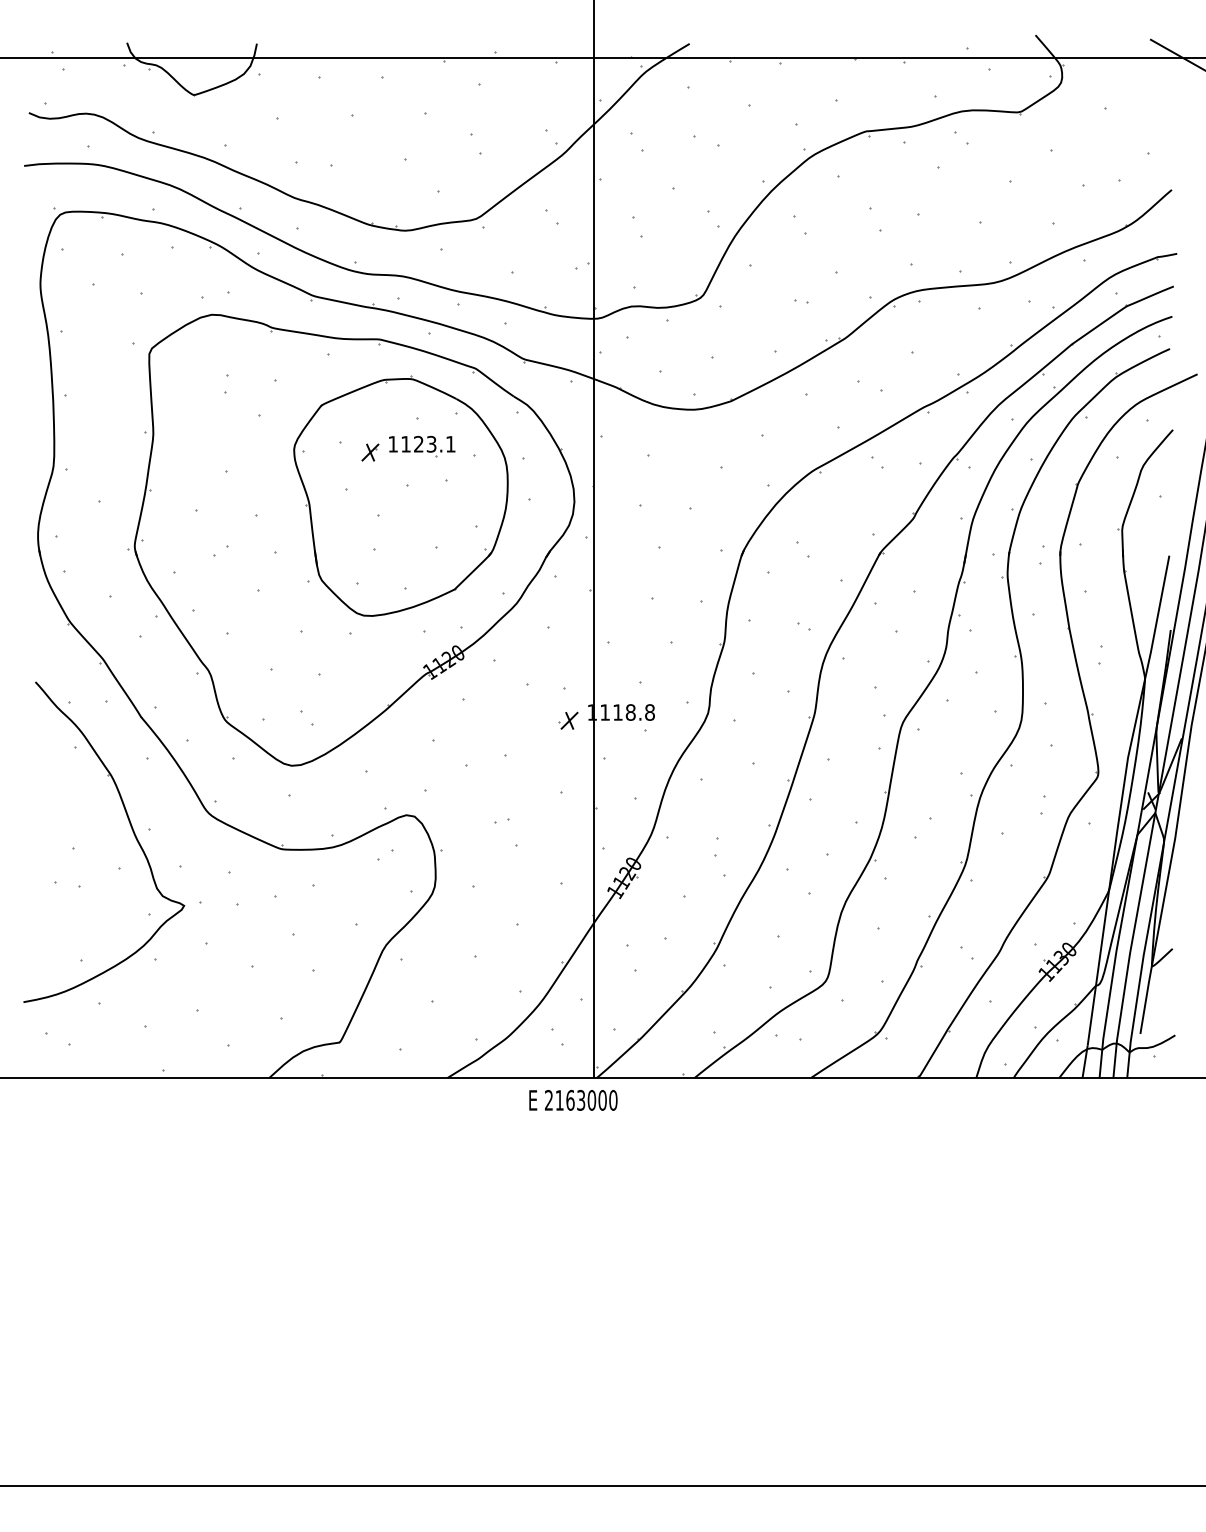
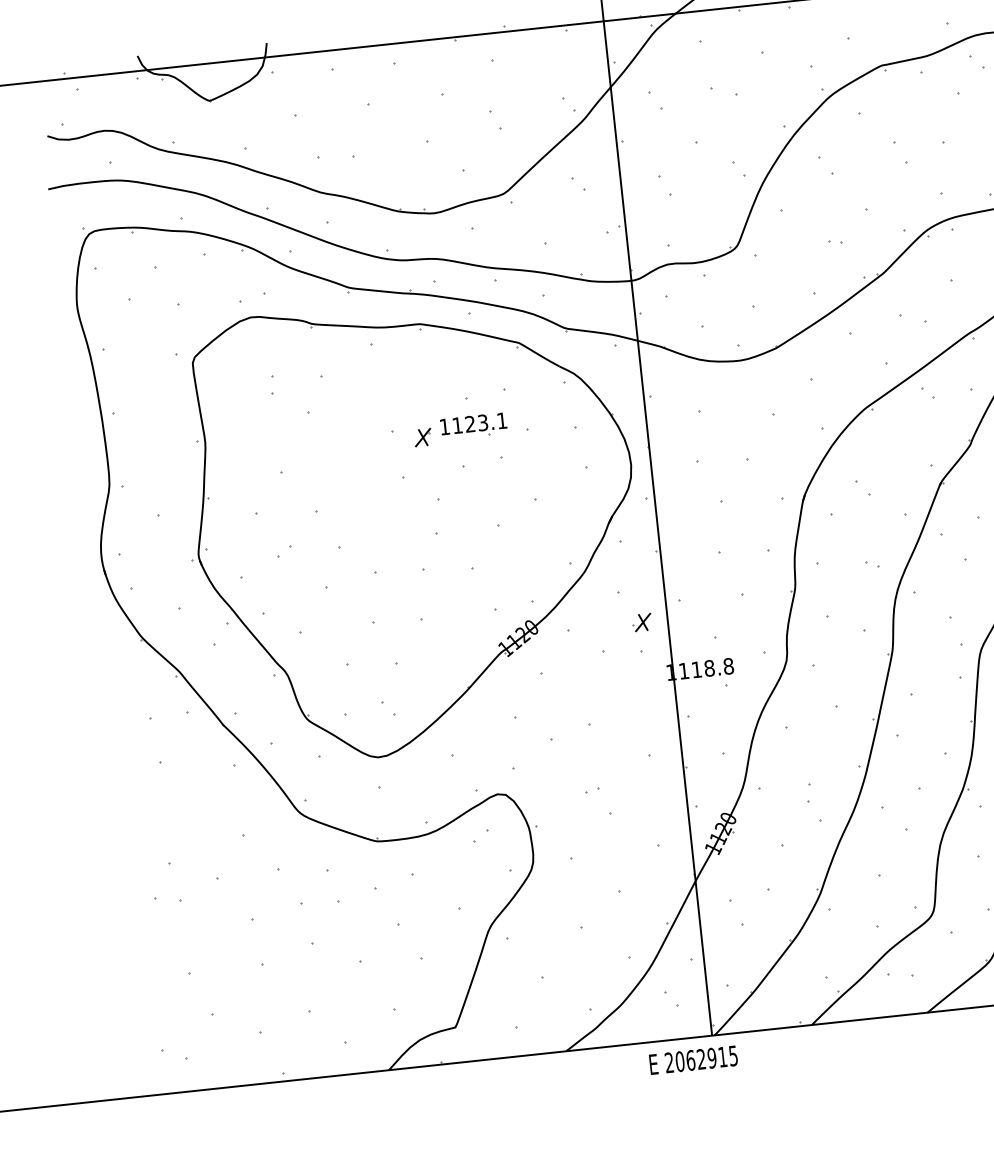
part: (400, 495) -> (457, 477), removed
part: (568, 720) -> (642, 622), moved
part: (131, 829) -> (225, 837), removed
text: (586, 1100) -> (706, 1058), 2163000 -> 2062915

